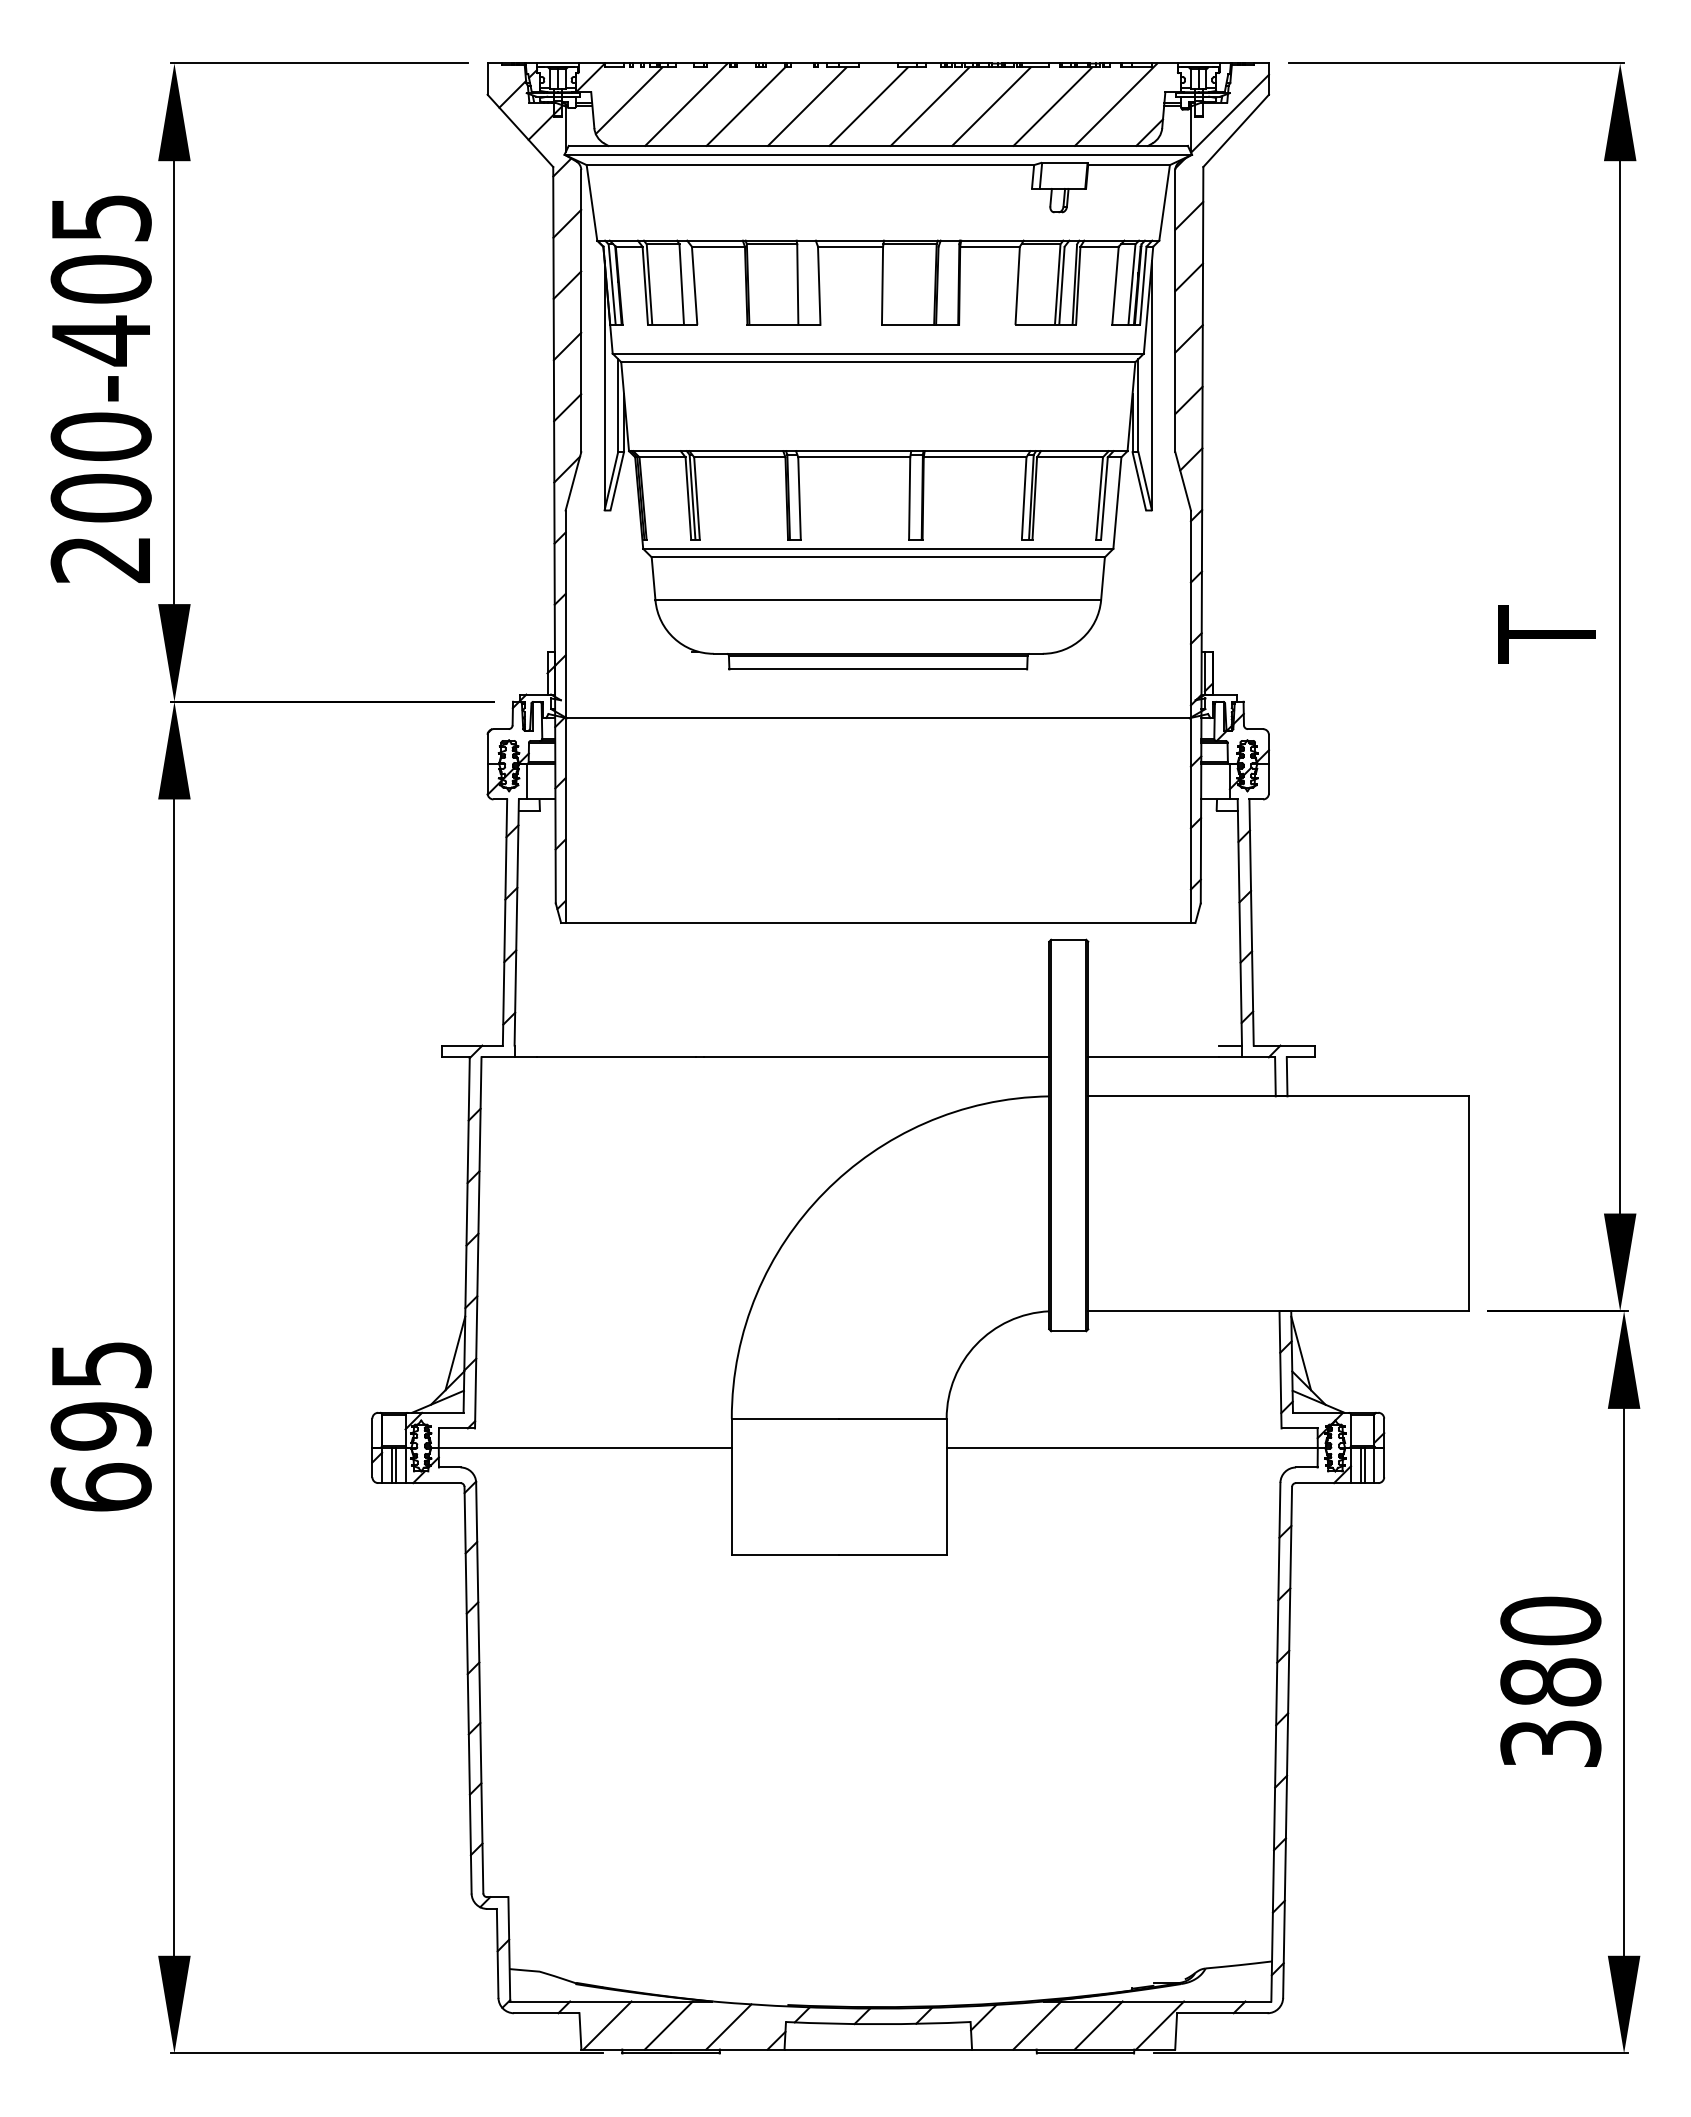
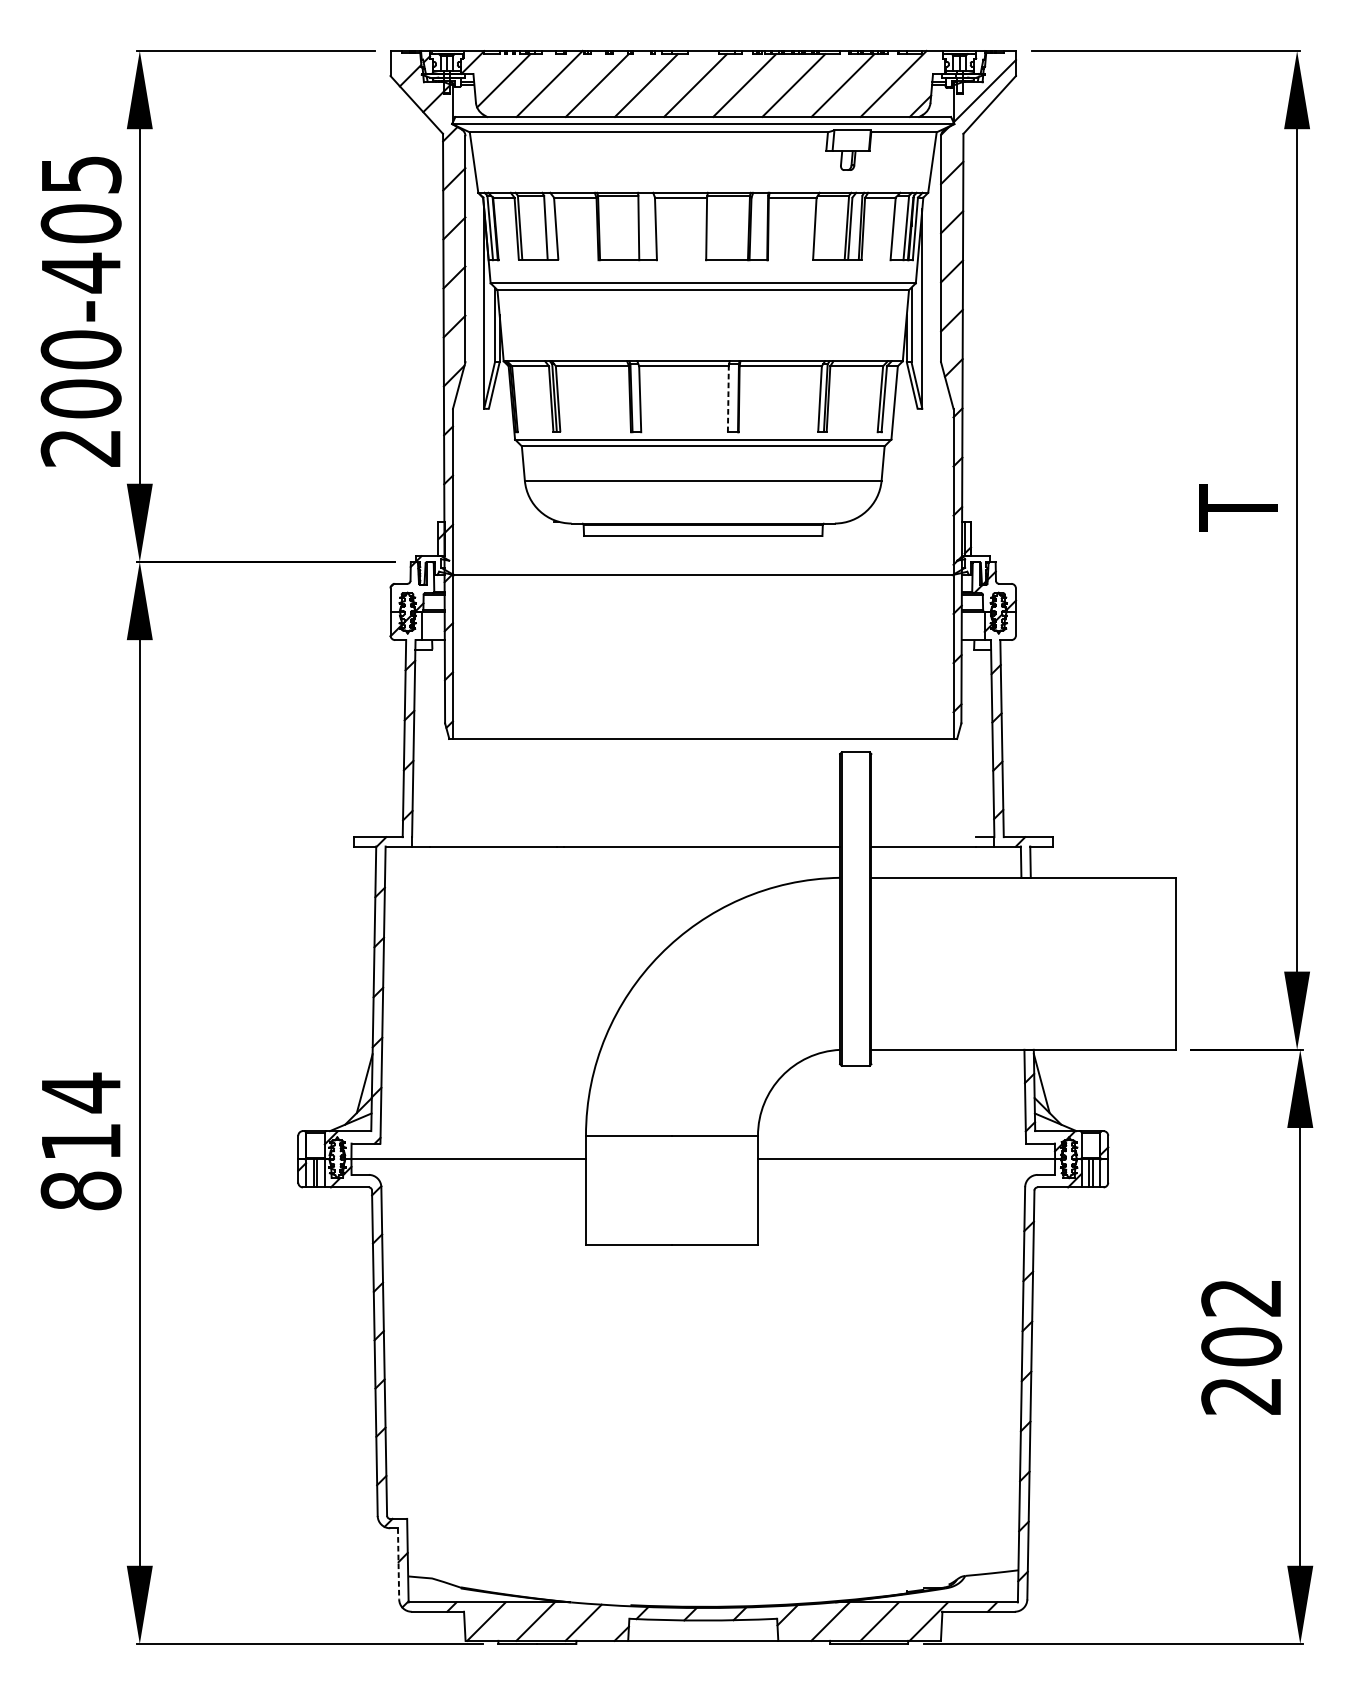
line: (909, 498) -> (728, 399), solid -> dashed
text: (100, 1425) -> (80, 1141), 695 -> 814
text: (1550, 1681) -> (1241, 1346), 380 -> 202
line: (497, 1953) -> (398, 1563), solid -> dashed

